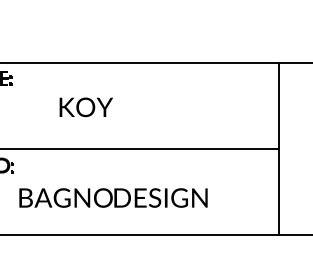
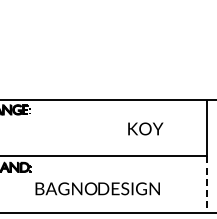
text: (85, 106) -> (145, 128), moved
line: (279, 192) -> (207, 185), solid -> dashed

